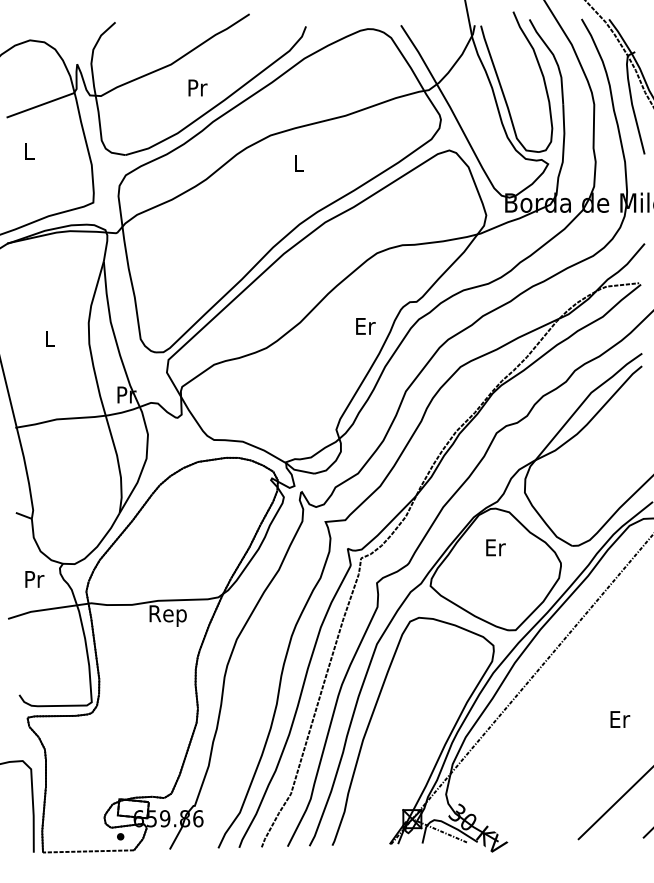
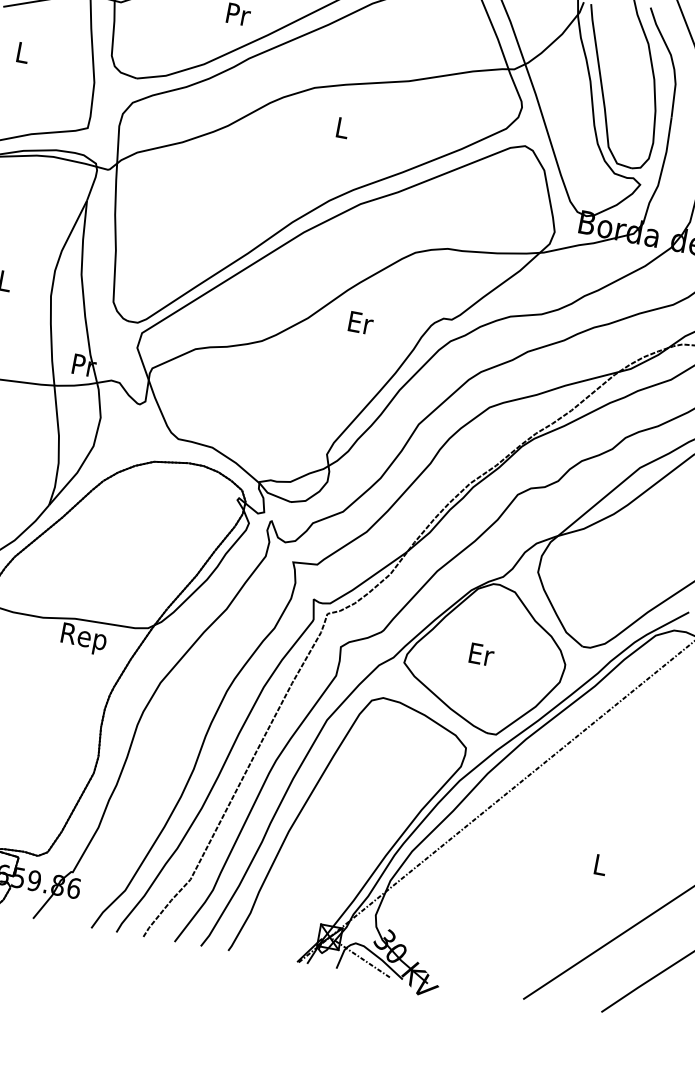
text: (365, 326) -> (360, 323), moved
text: (495, 547) -> (481, 654), moved
text: (620, 719) -> (601, 865), Er -> L

